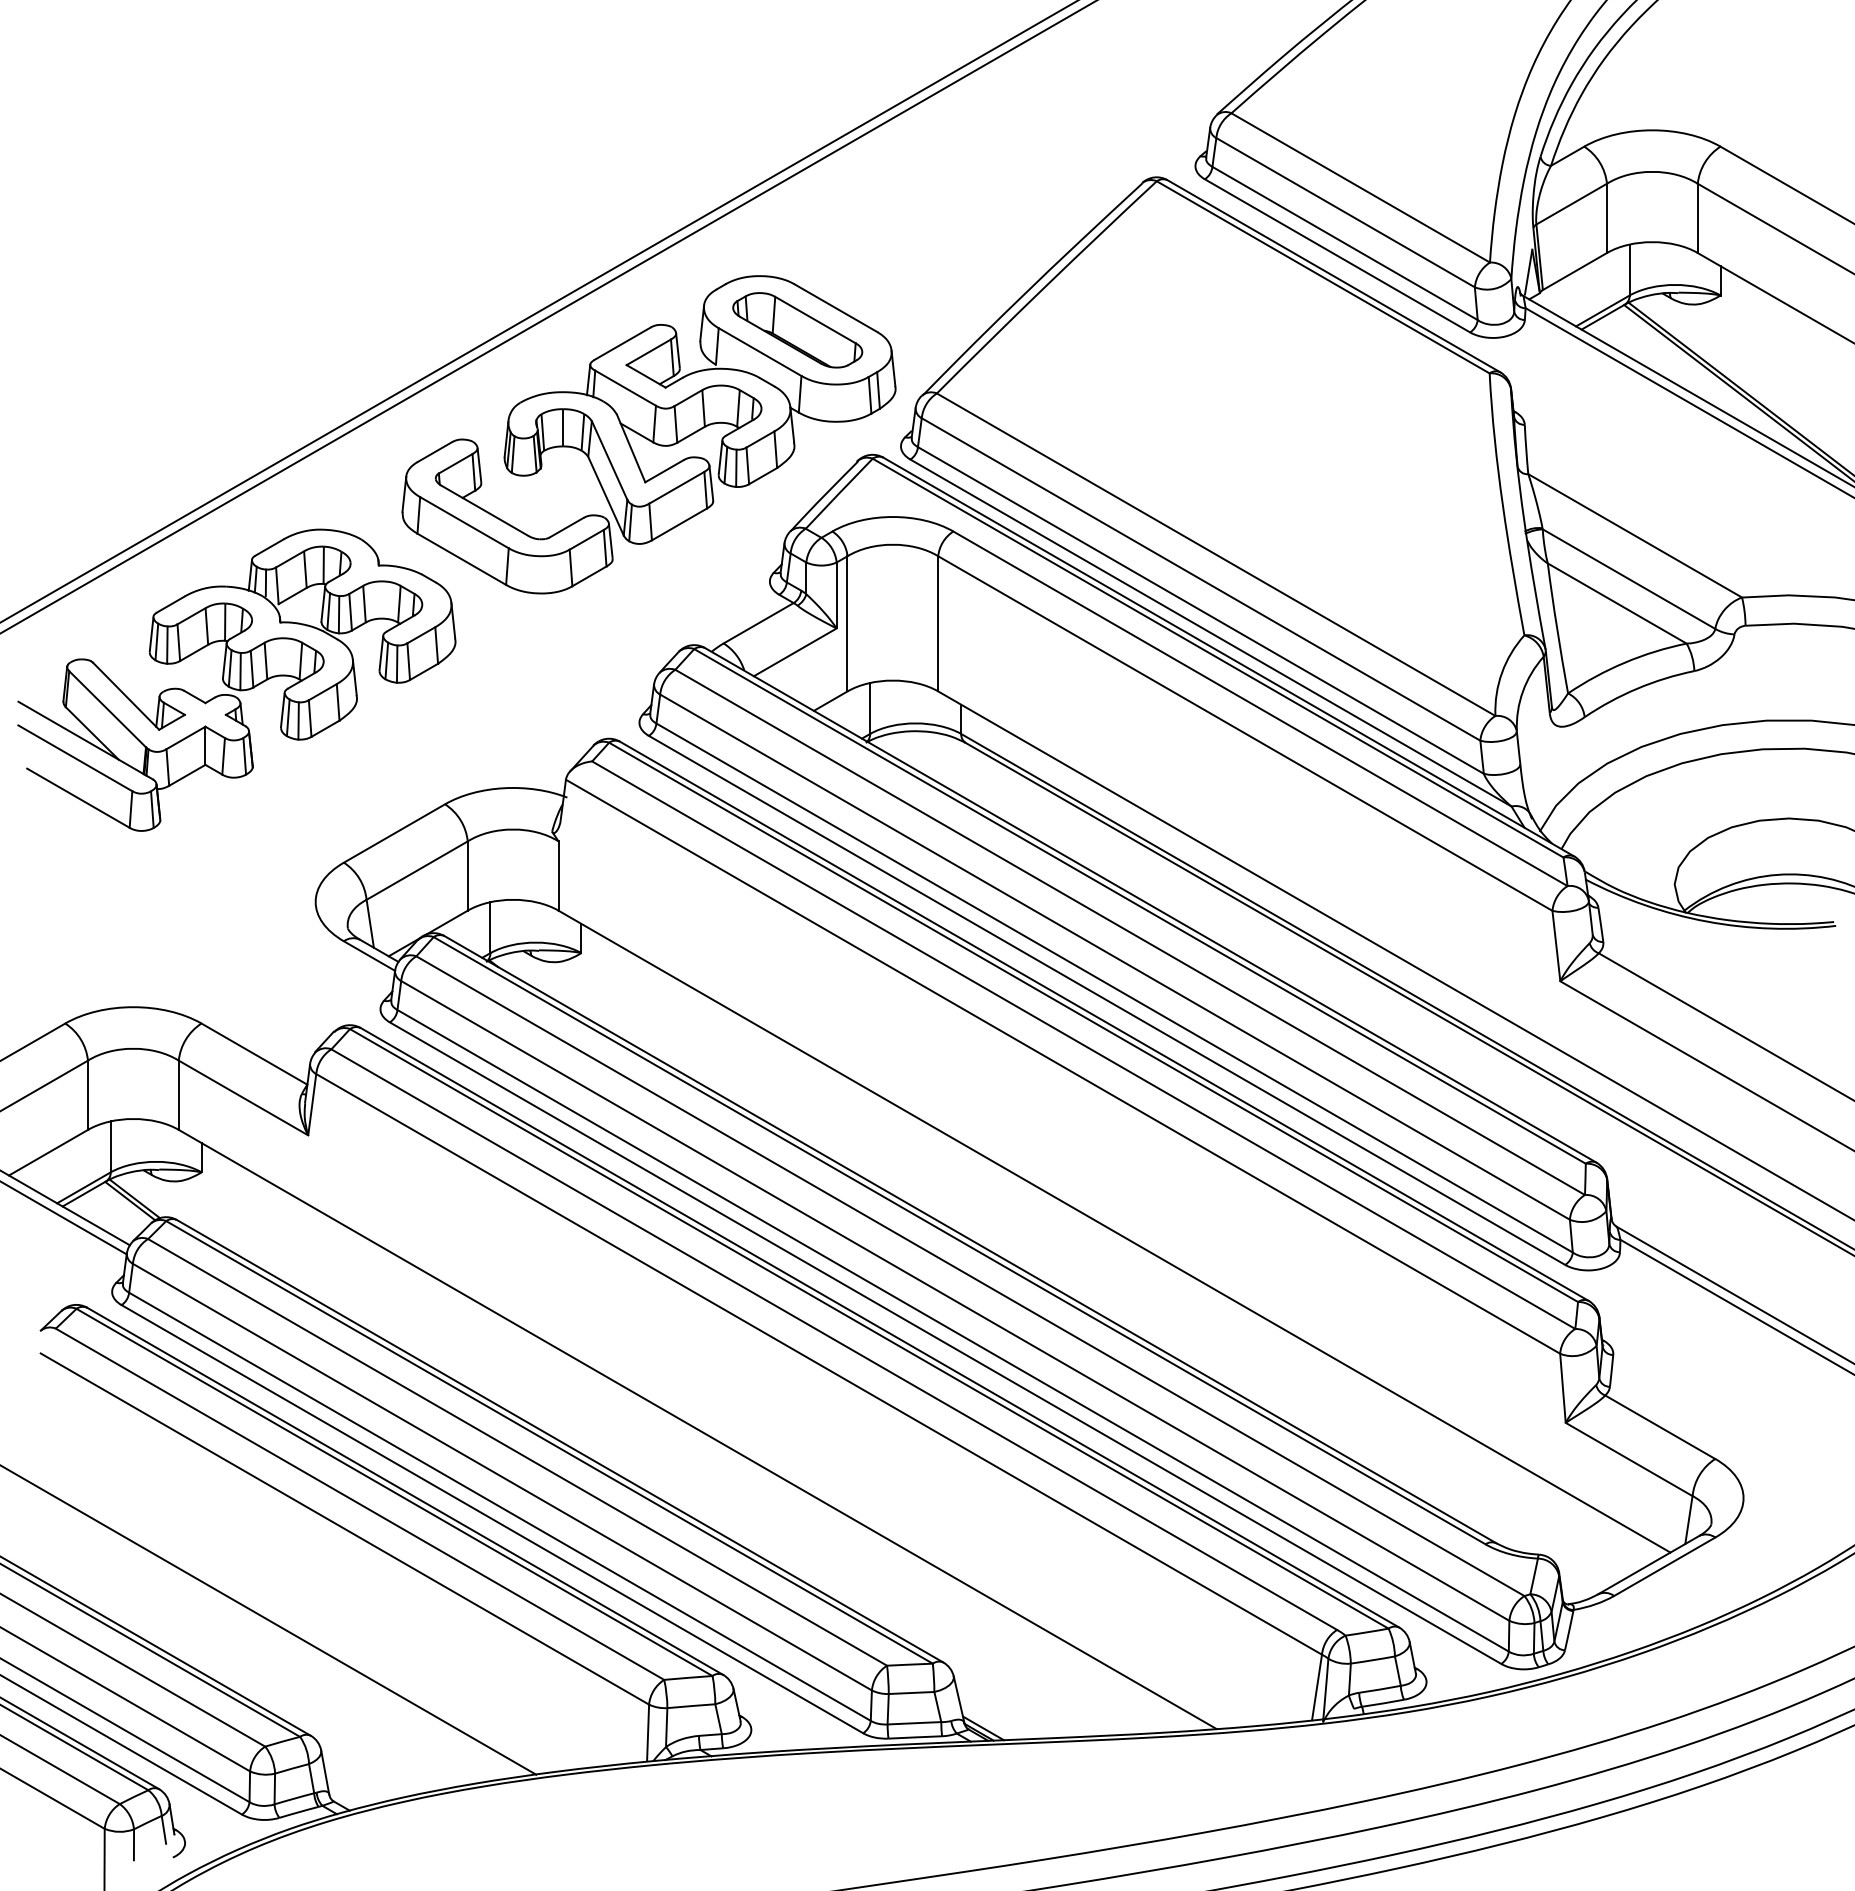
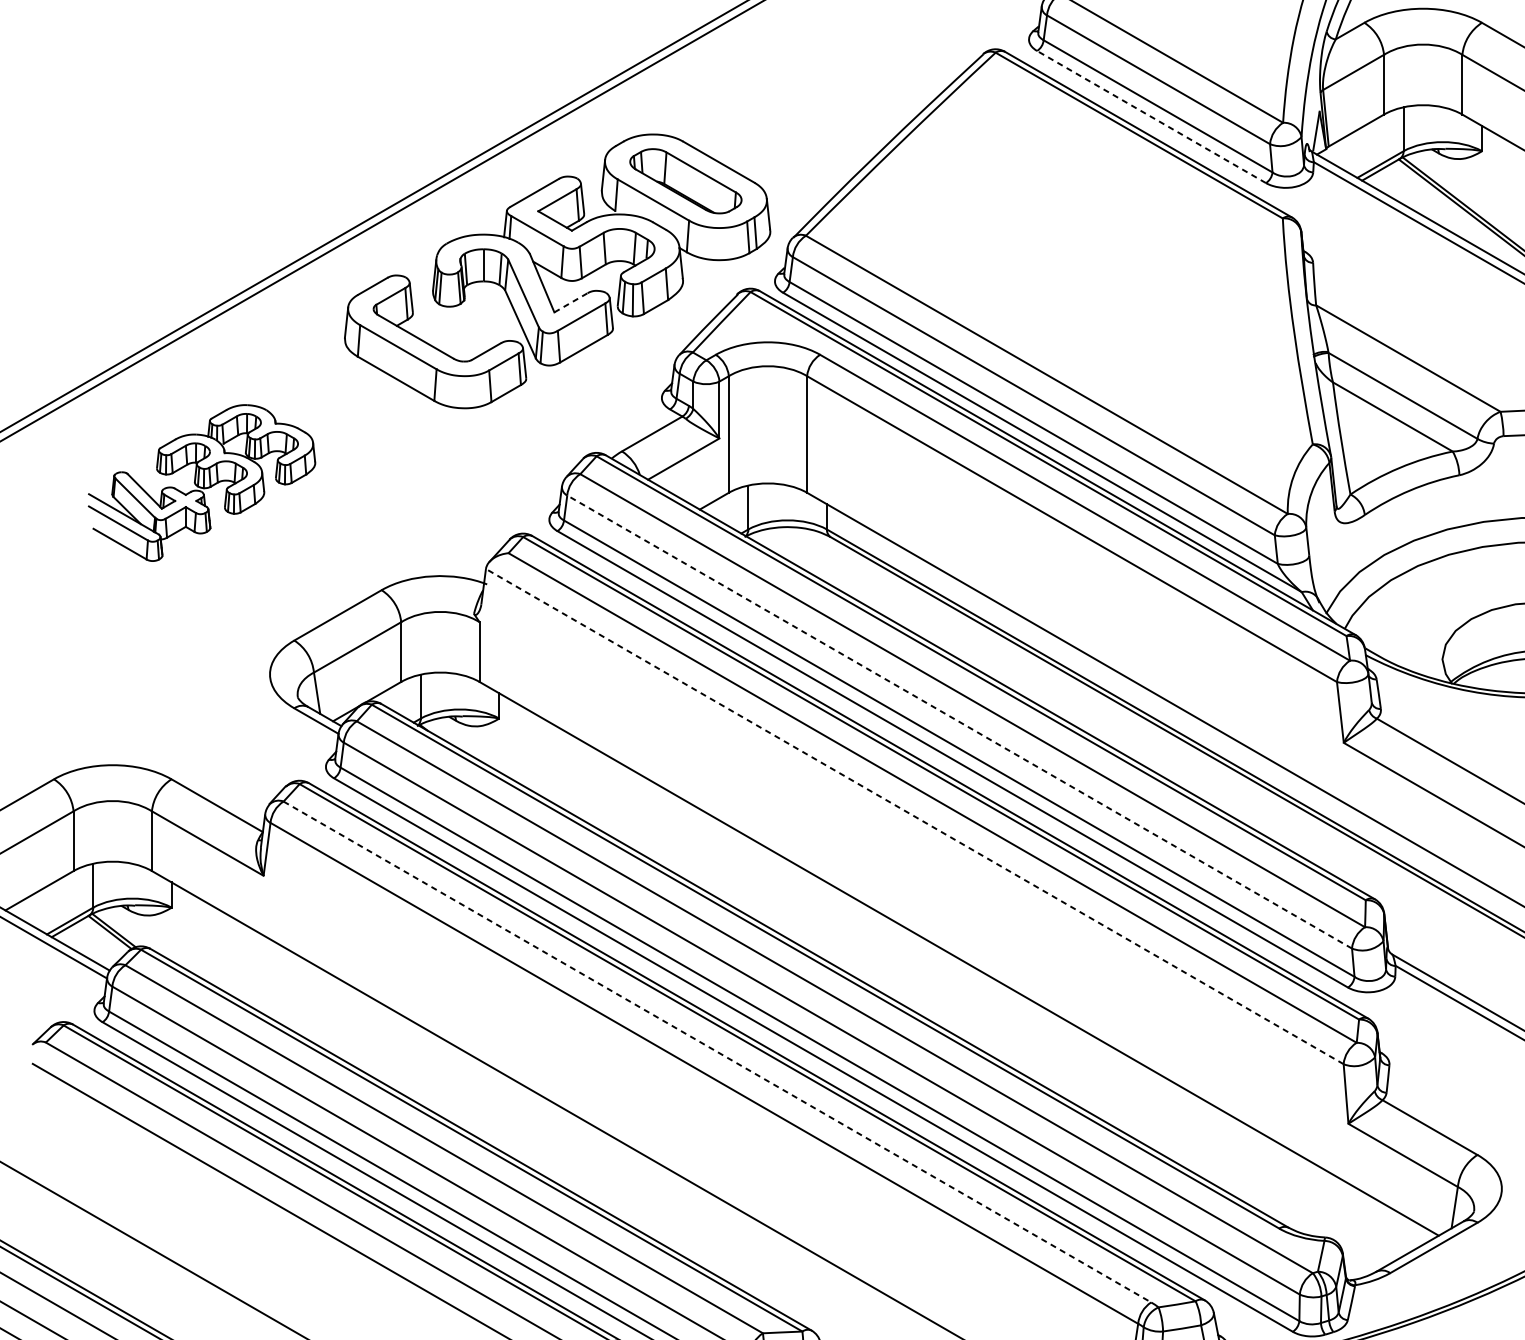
line: (1337, 255) -> (1151, 116), solid -> dashed
line: (665, 470) -> (571, 302), solid -> dashed
part: (236, 679) -> (201, 482), size x0.6
line: (1114, 956) -> (959, 721), solid -> dashed
line: (1063, 1066) -> (915, 816), solid -> dashed
line: (834, 1339) -> (717, 1051), solid -> dashed

